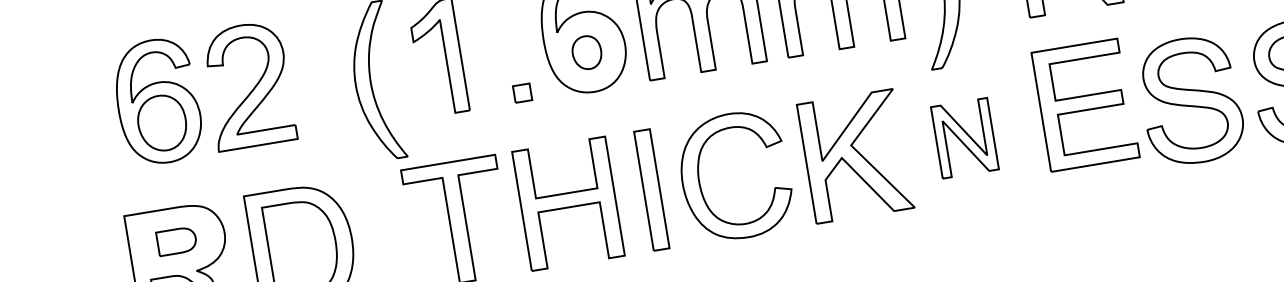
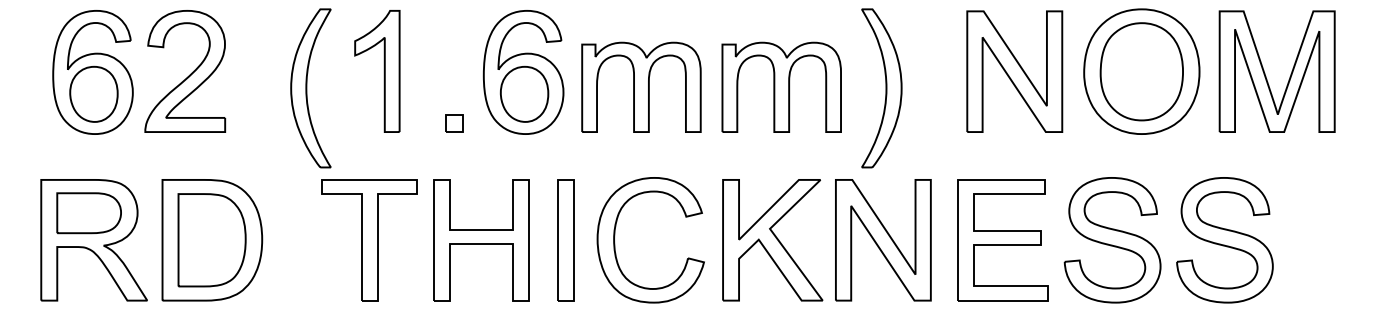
part: (586, 52) -> (524, 93), size x1.67
part: (1085, 105) -> (1002, 240), moved
part: (965, 138) -> (883, 240), size x1.67
part: (176, 241) -> (88, 213), size x1.67

